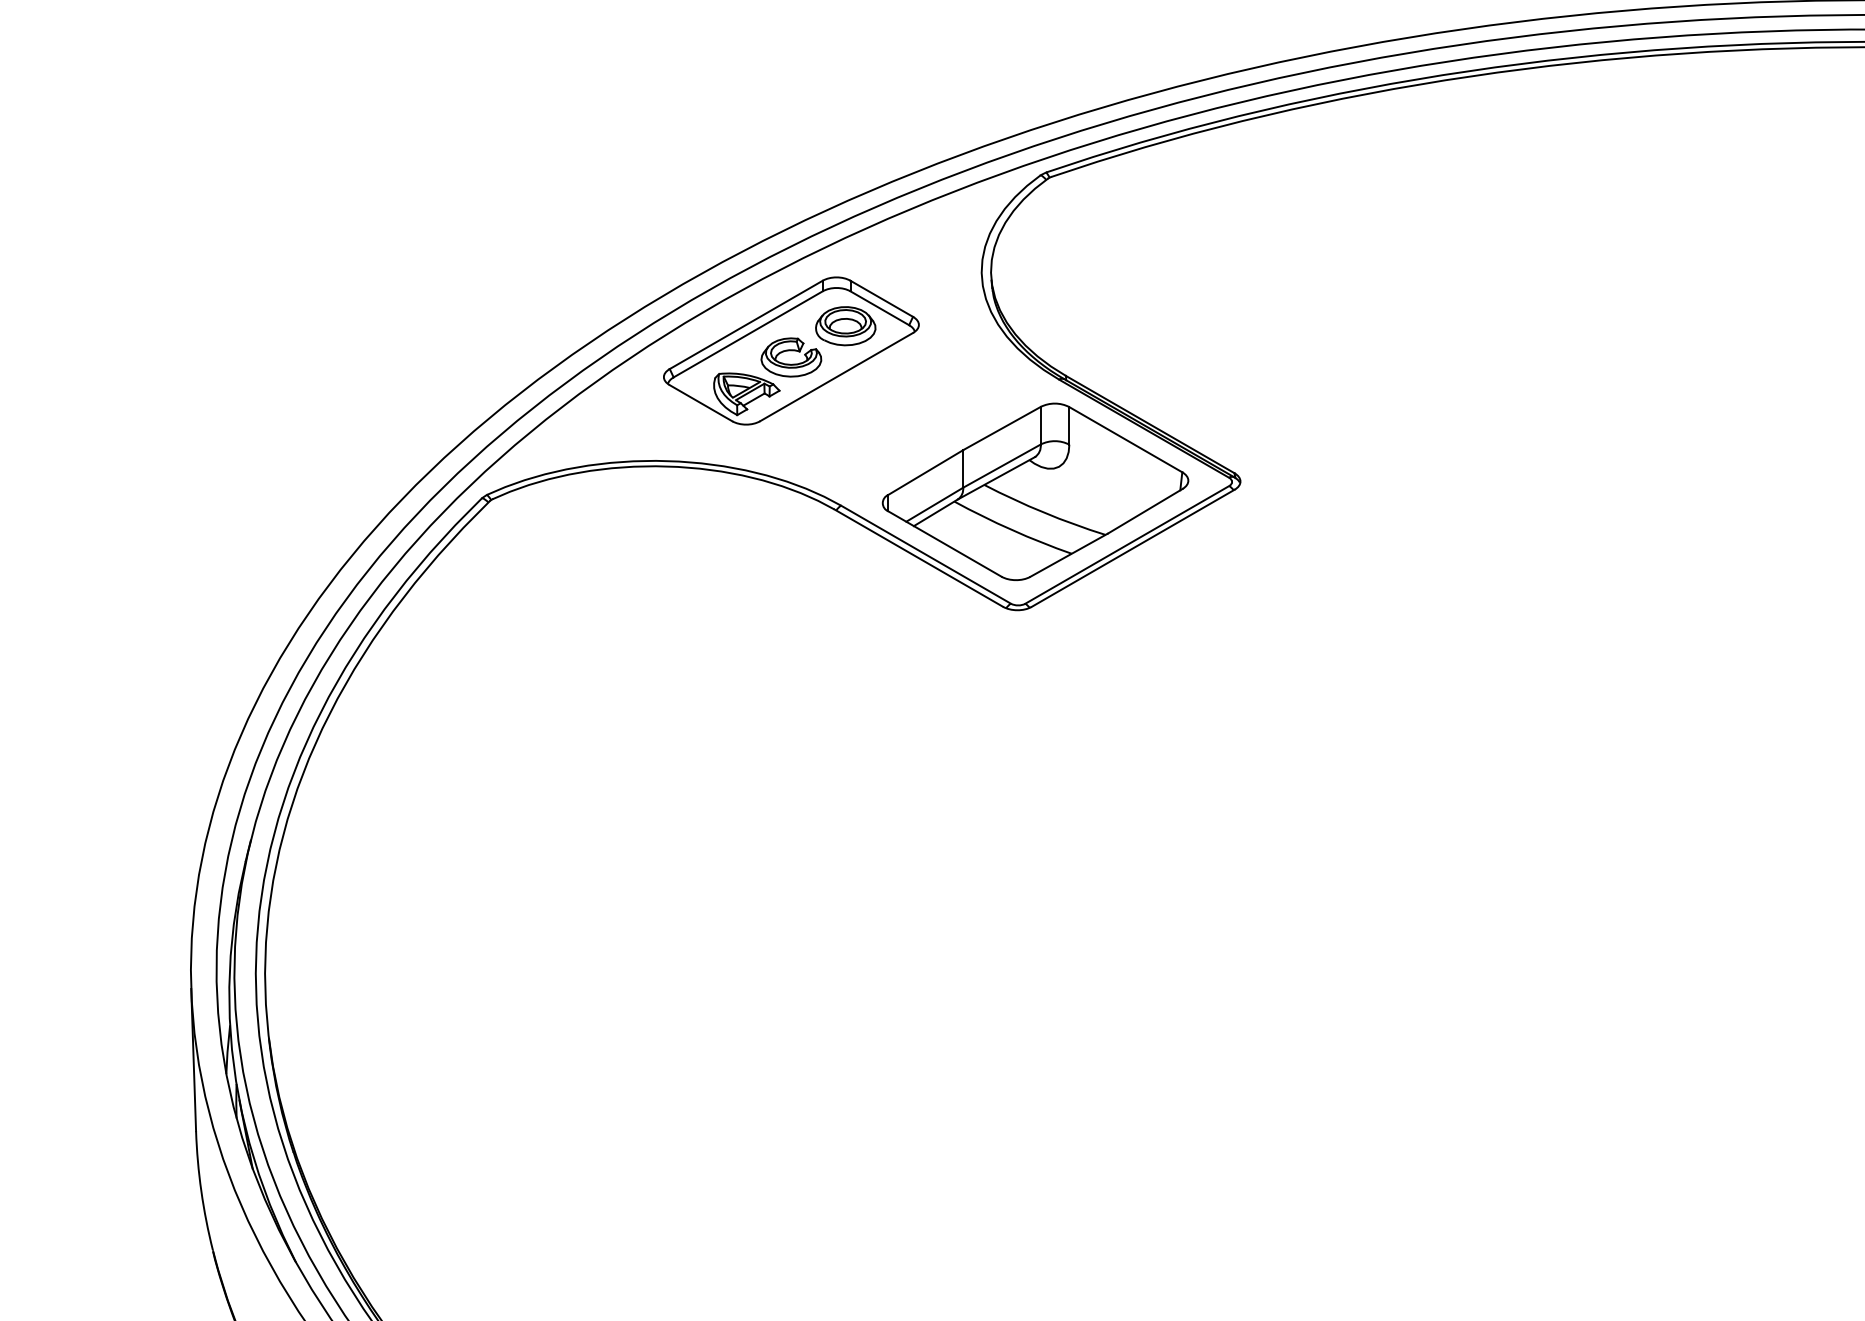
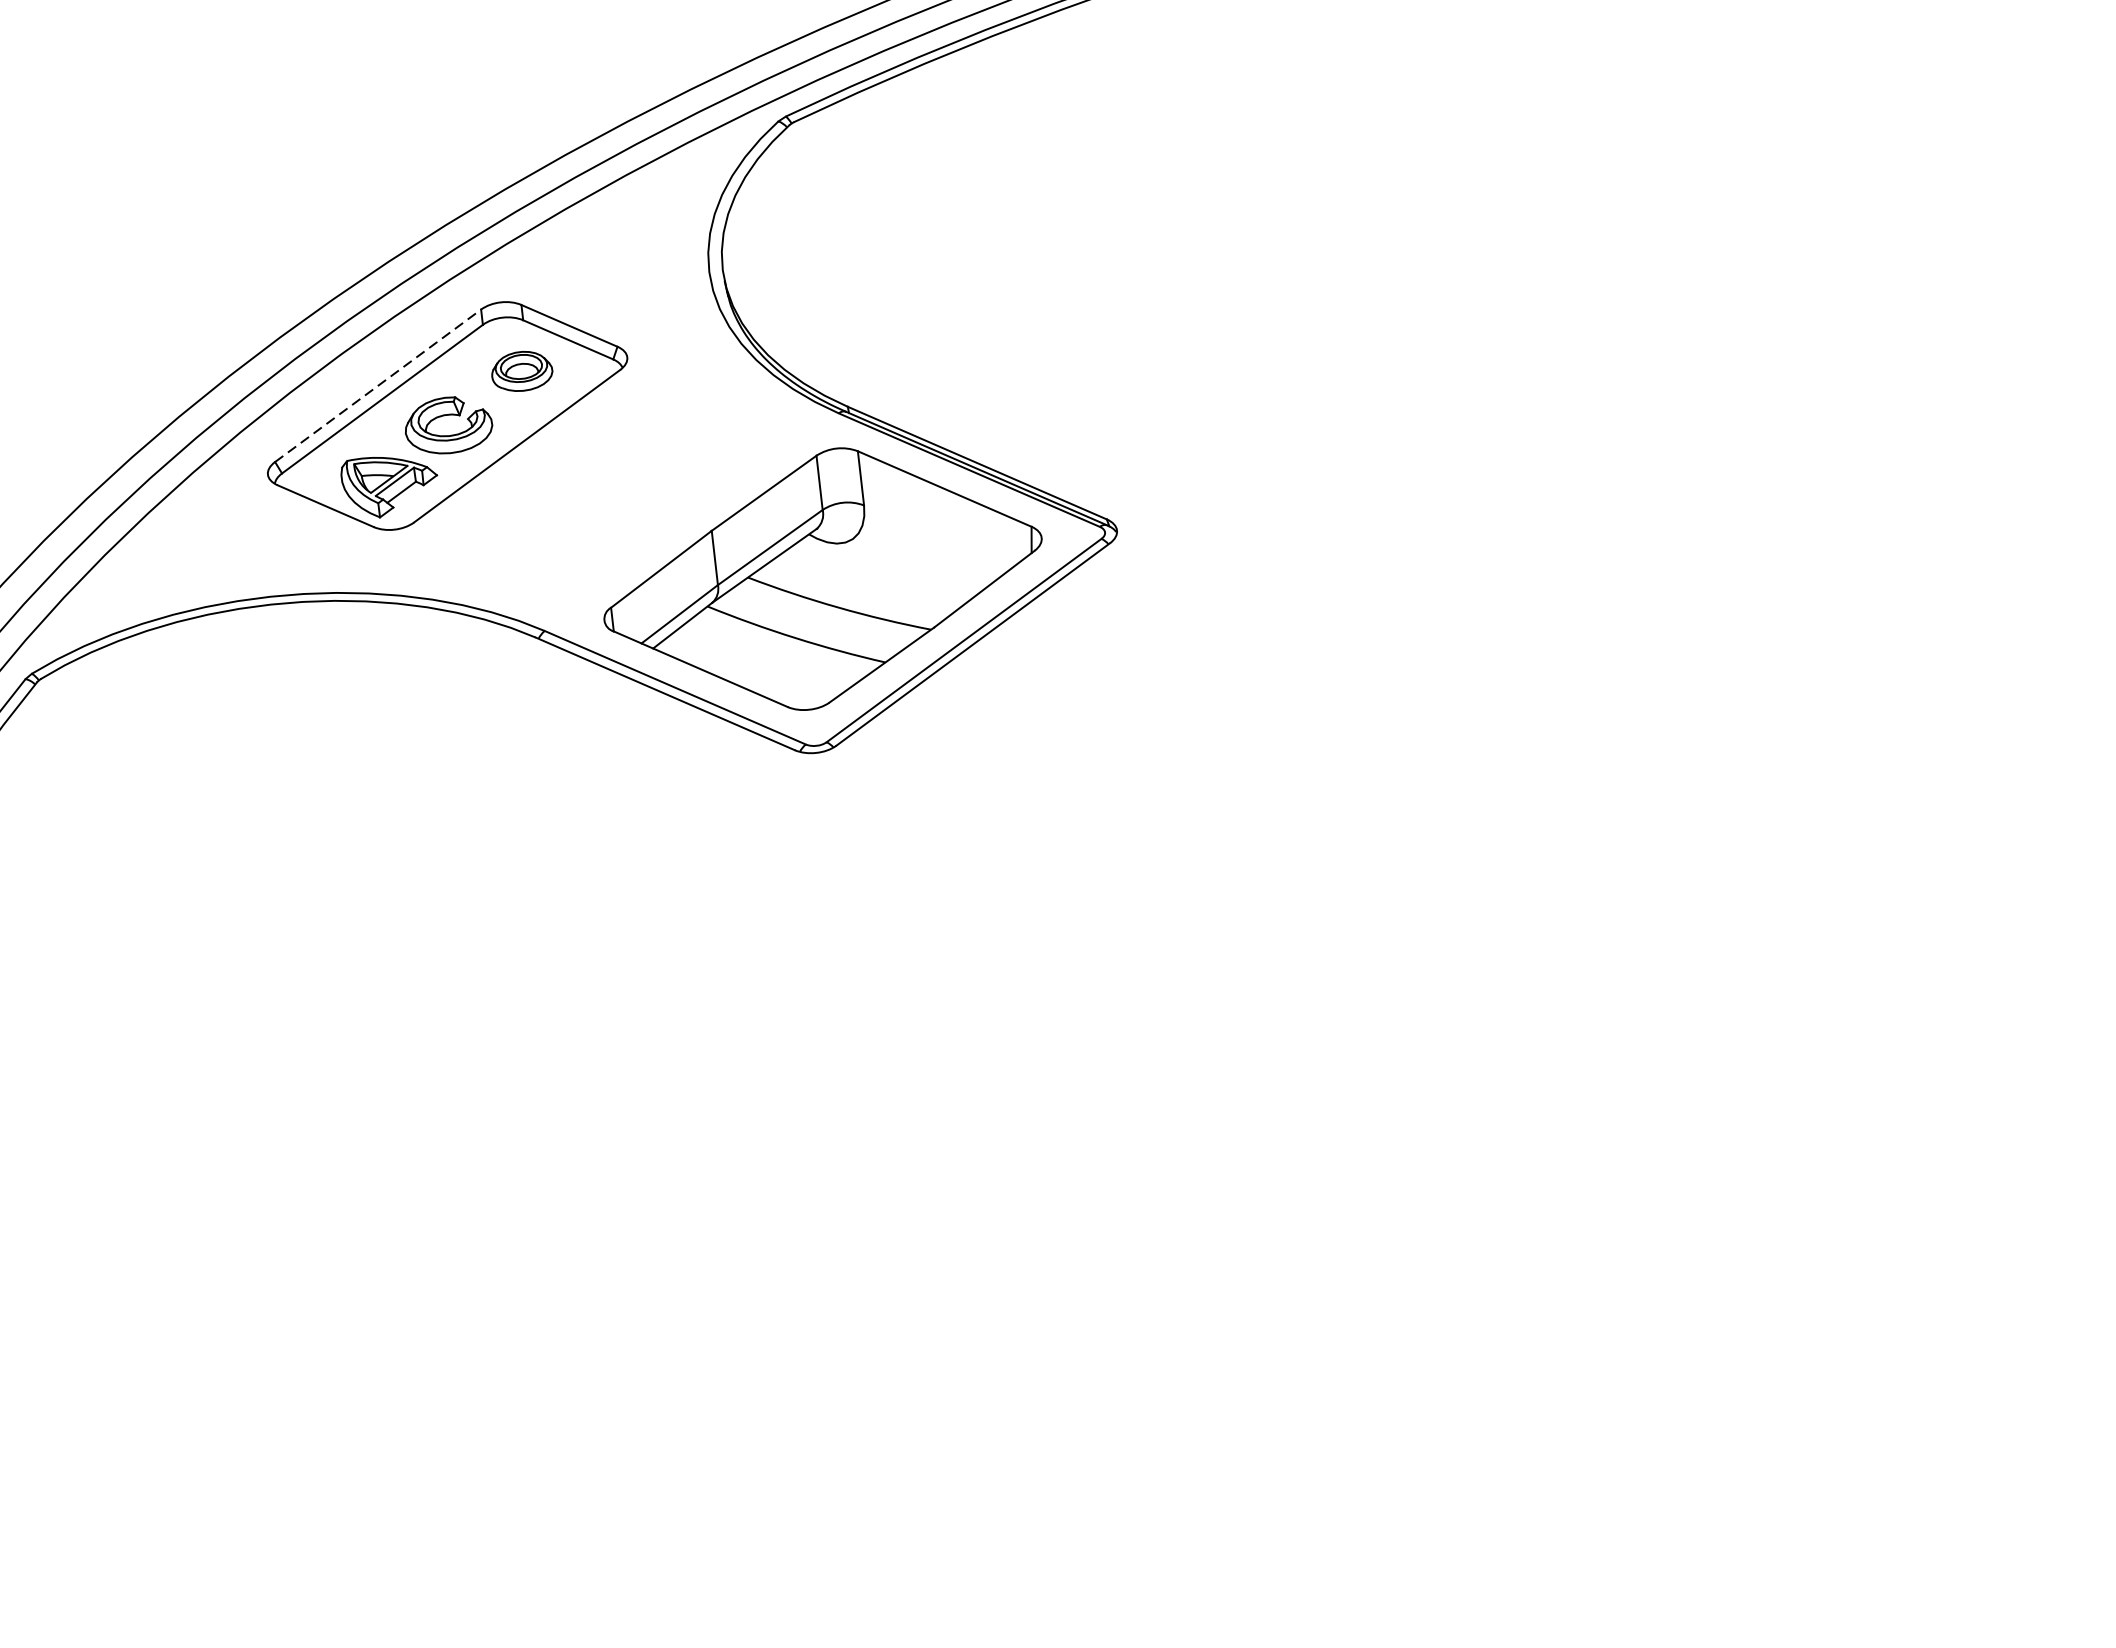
line: (746, 324) -> (378, 385), solid -> dashed
part: (845, 326) -> (521, 371), size x0.7

